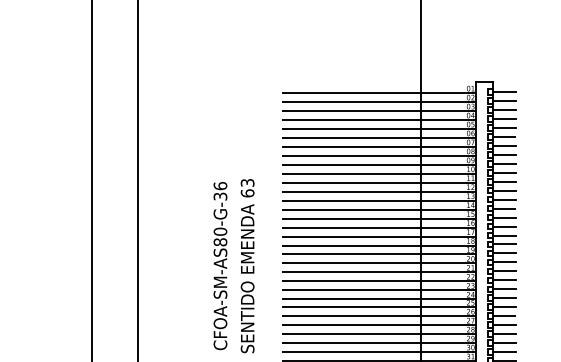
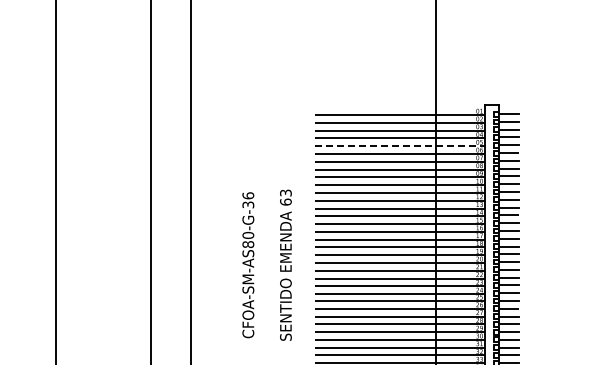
line: (378, 129) -> (399, 146), solid -> dashed
text: (220, 266) -> (248, 265), moved

